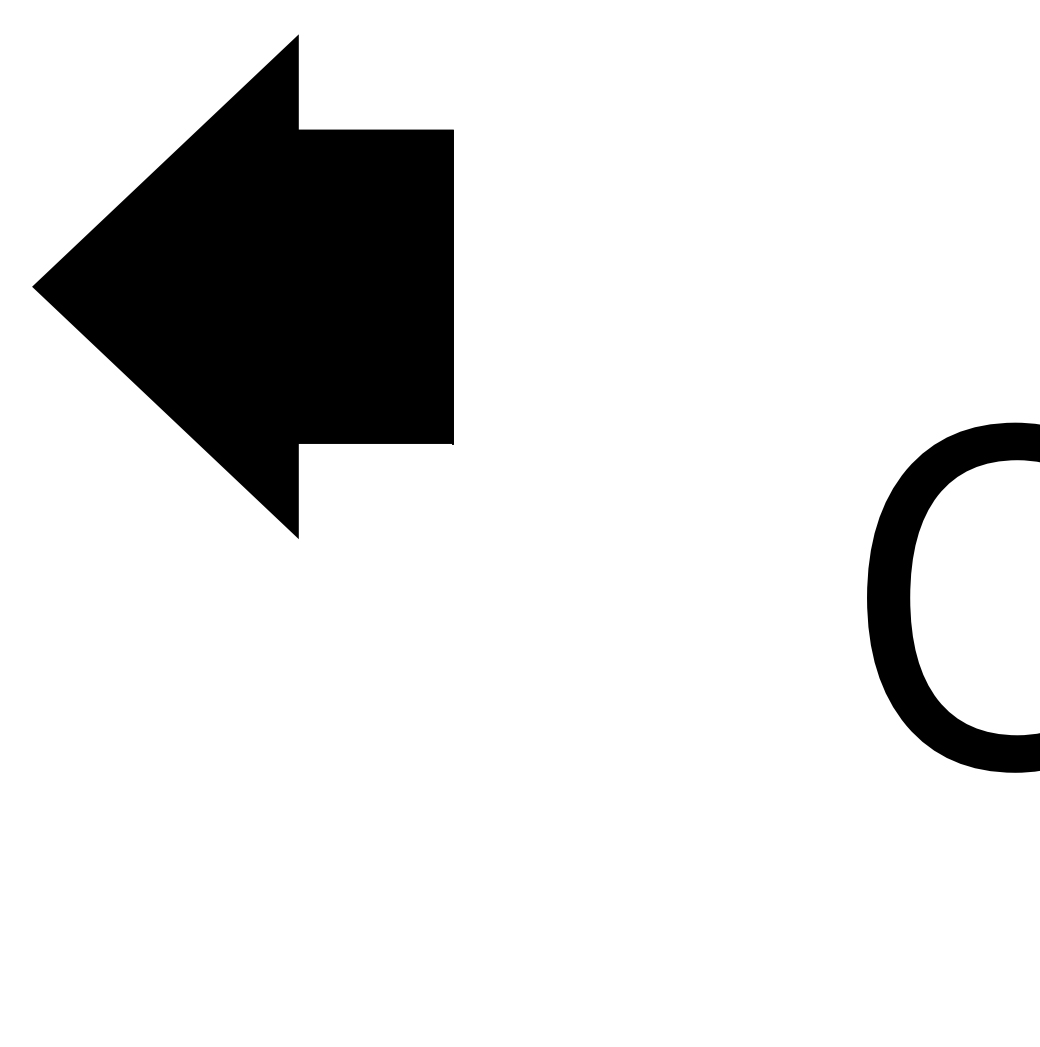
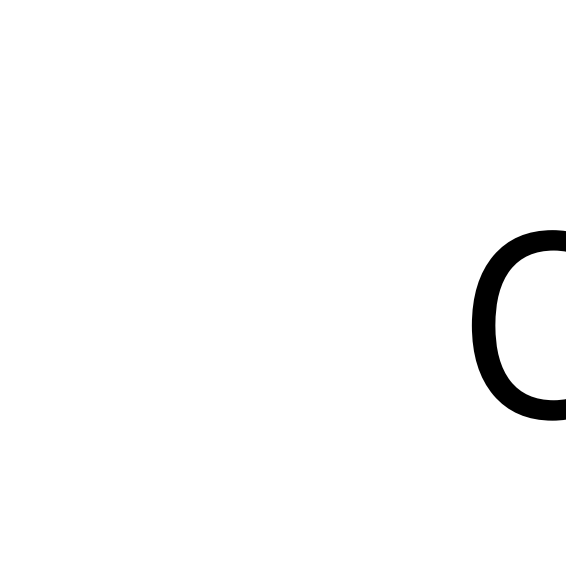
part: (243, 287) -> (132, 156), removed

